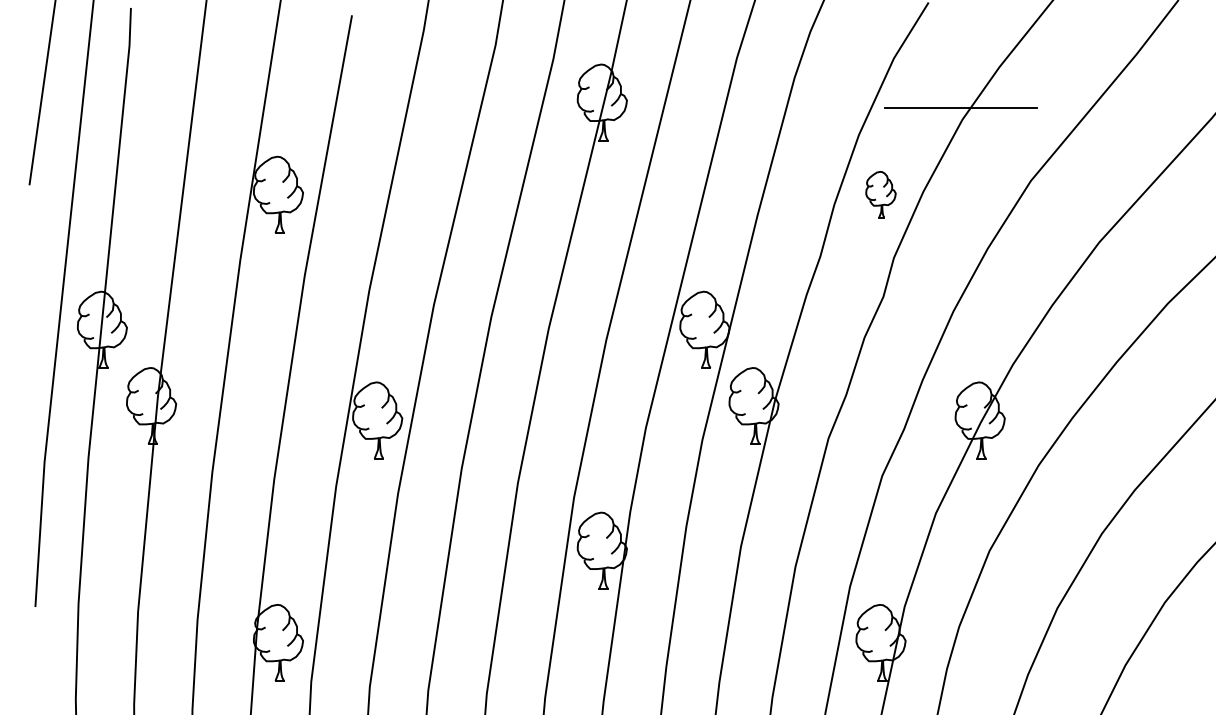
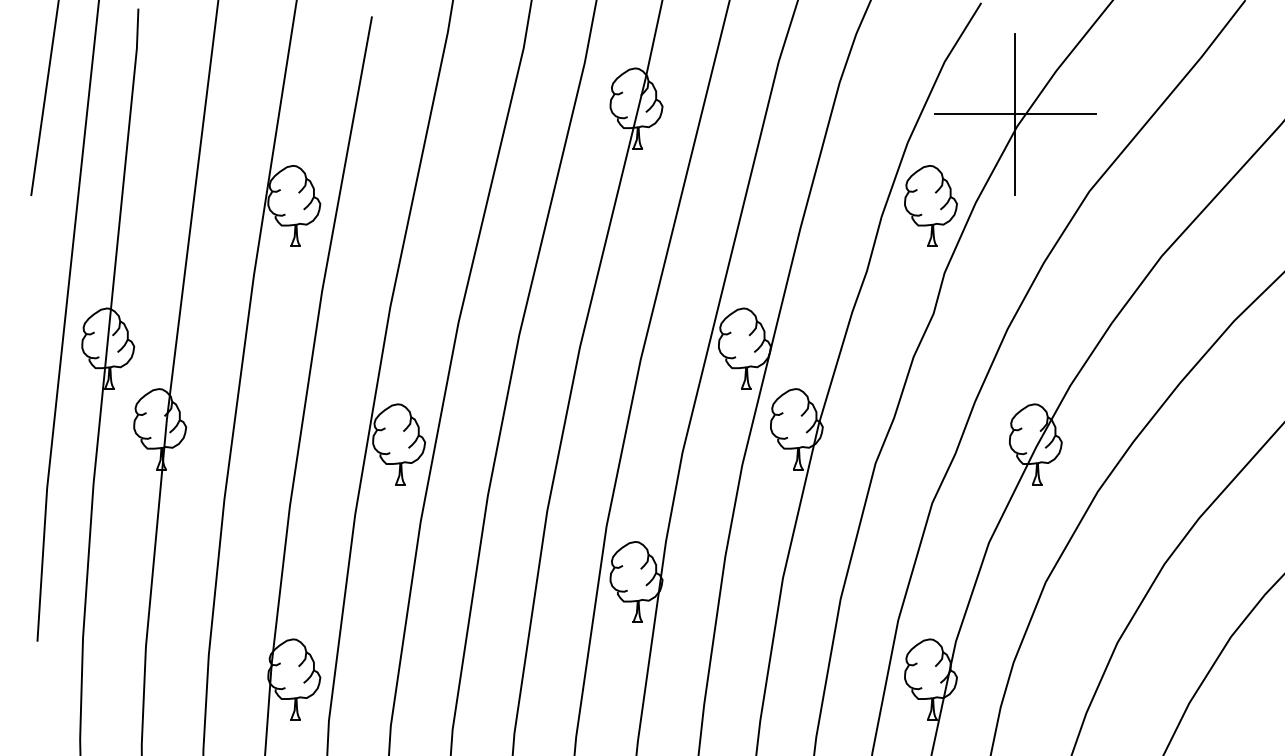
line: (960, 107) -> (1014, 113), added
part: (880, 194) -> (930, 205), size x1.67

